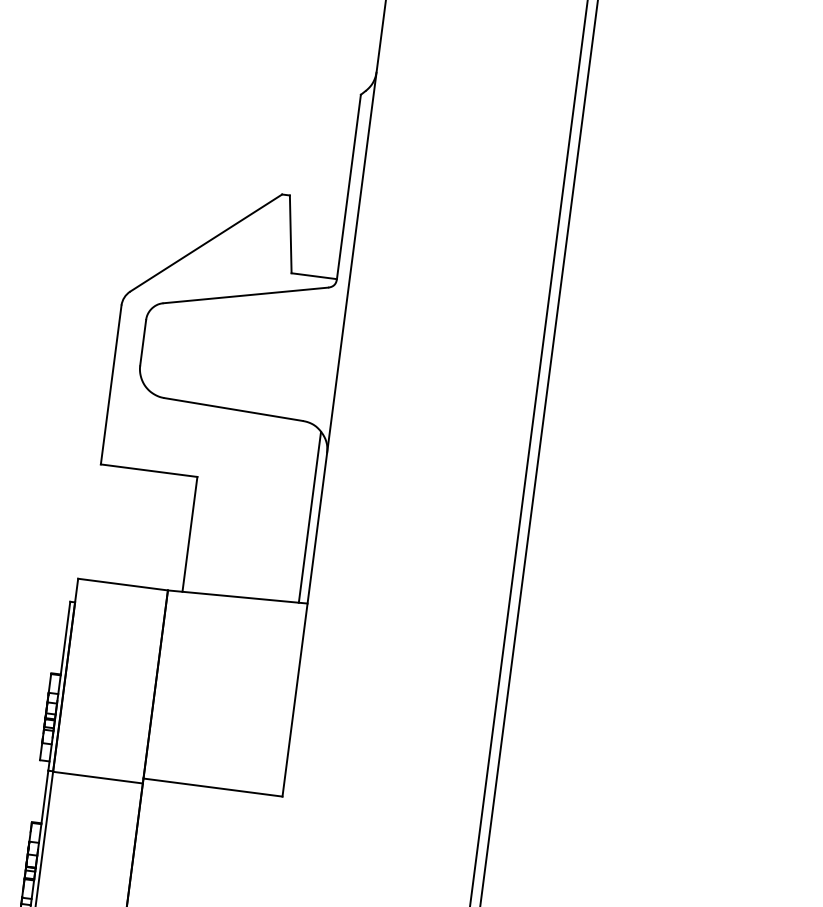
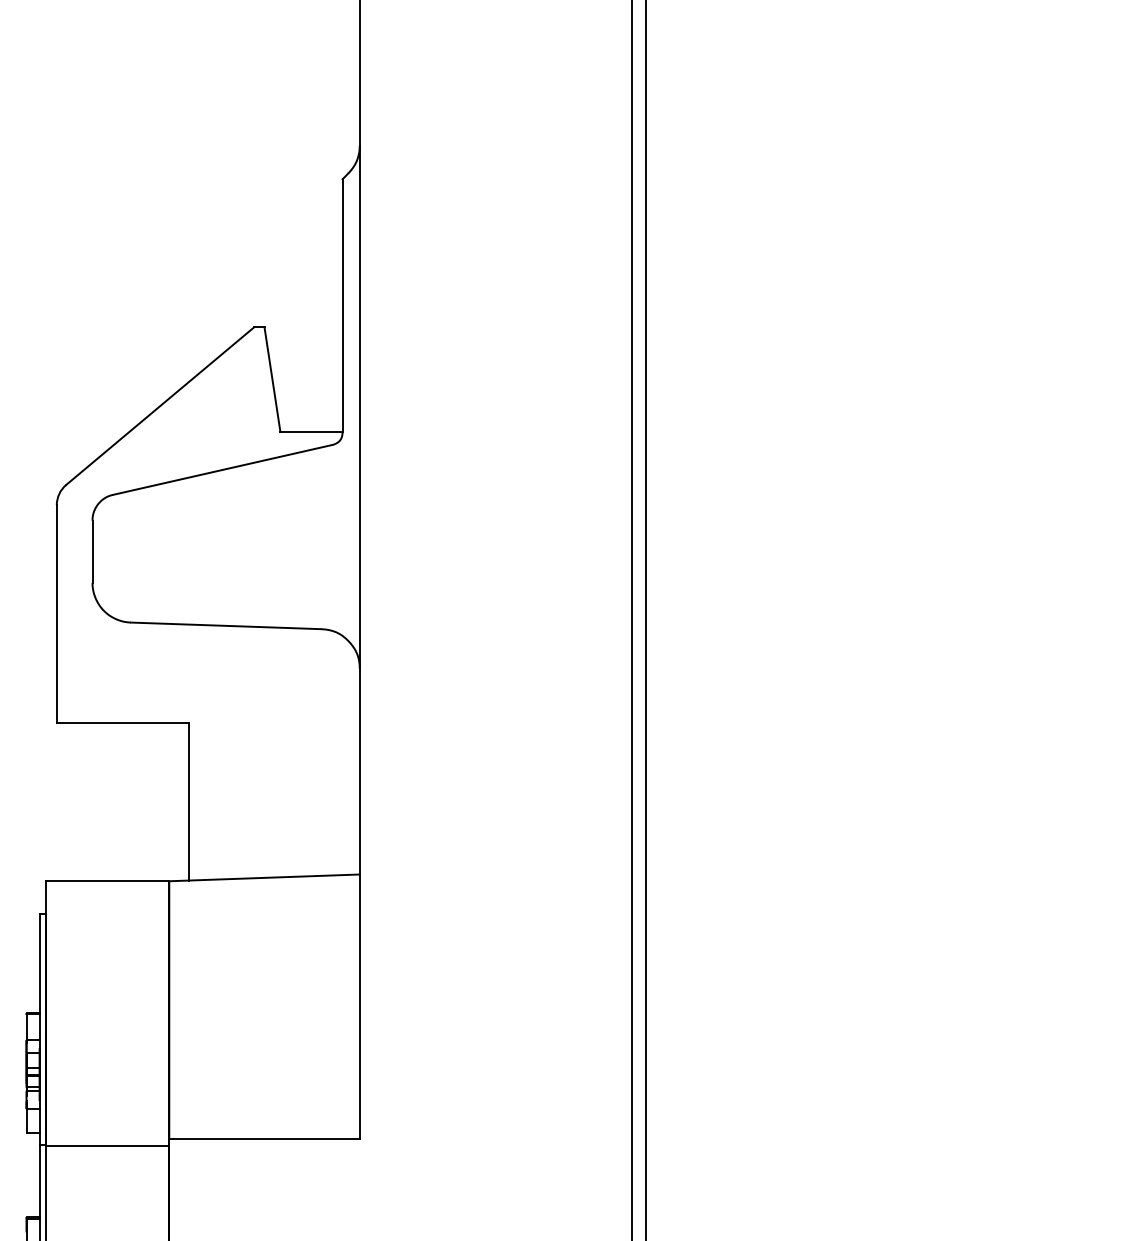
line: (309, 517) -> (347, 757), removed

